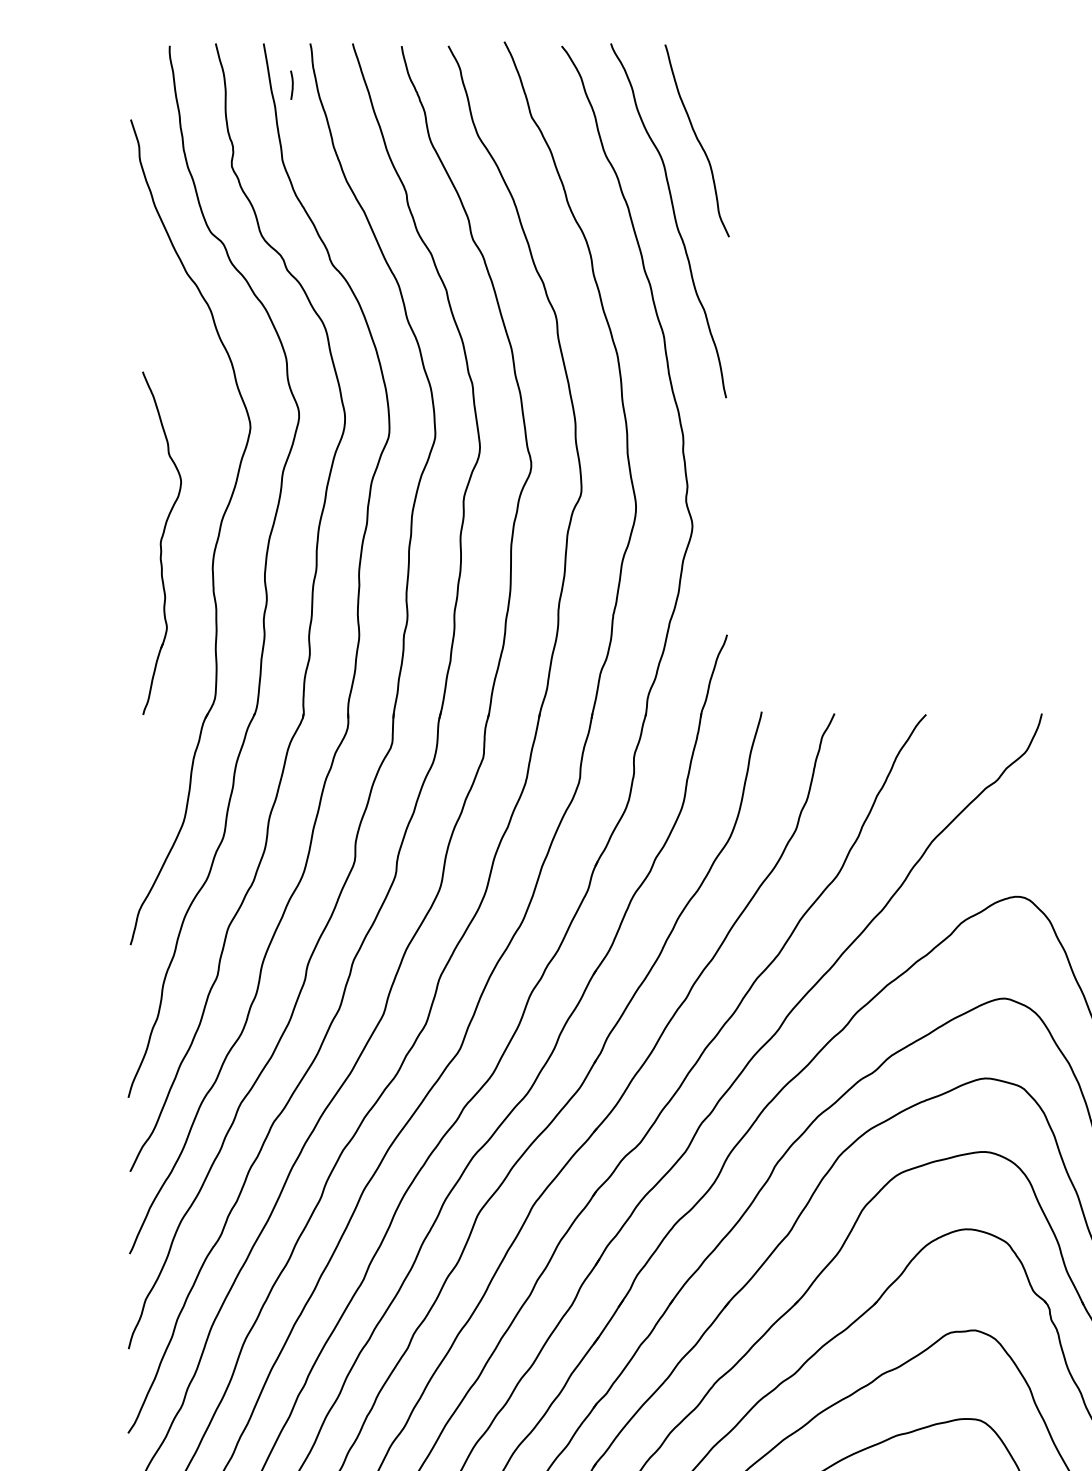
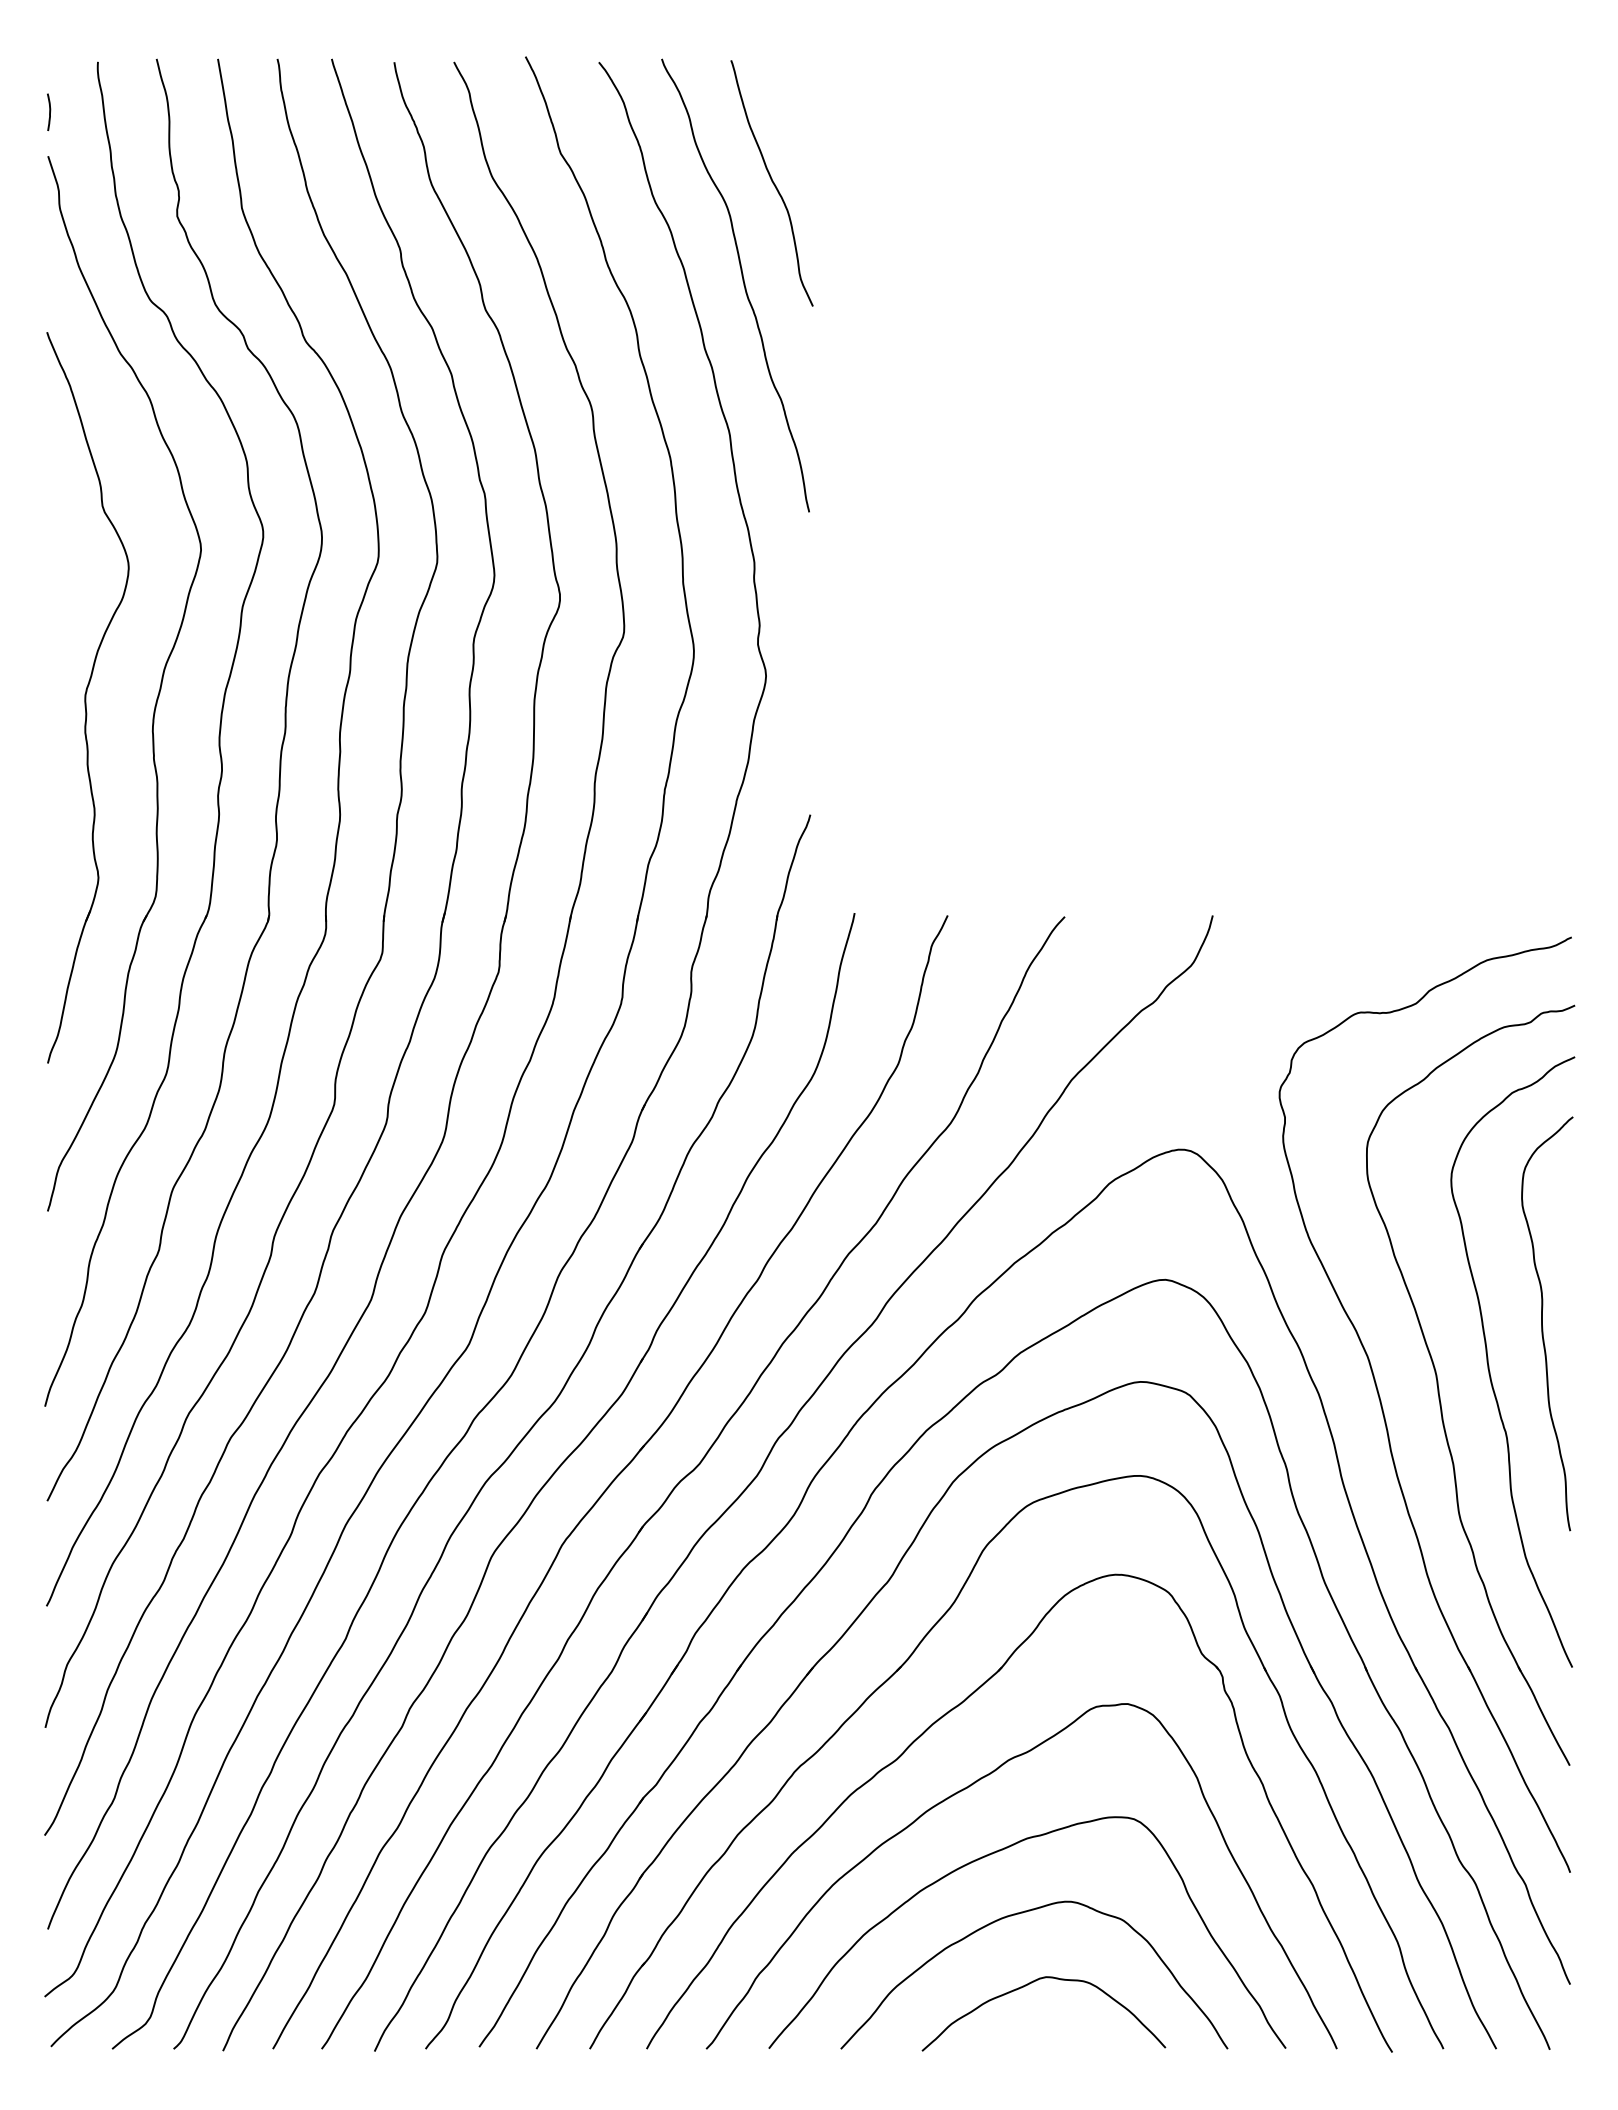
curve: (292, 84) -> (49, 111), moved
part: (161, 543) -> (87, 697), size x1.67

